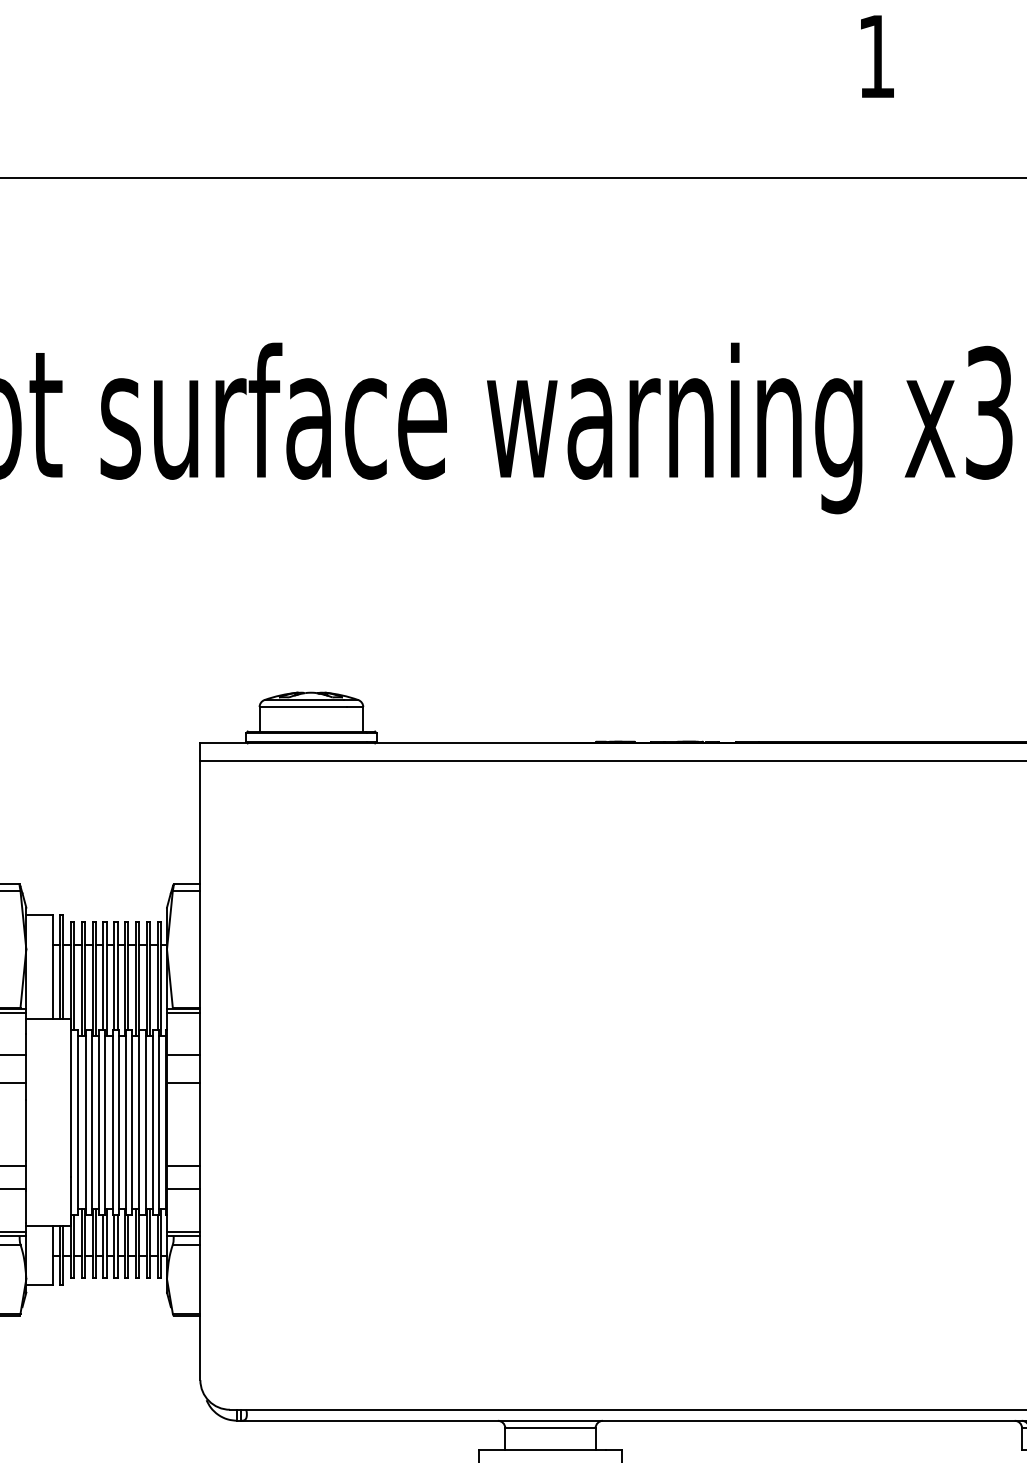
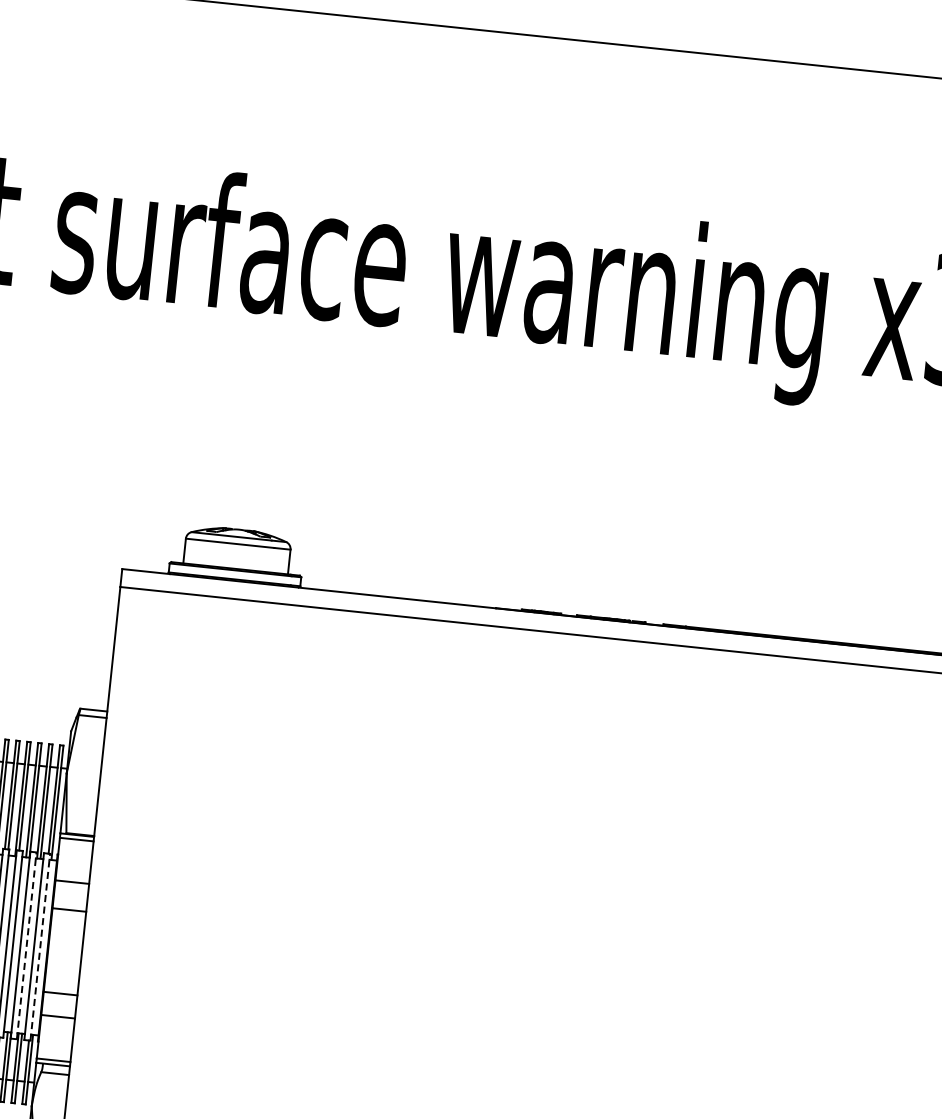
line: (145, 1122) -> (26, 945), solid -> dashed
line: (159, 1122) -> (40, 947), solid -> dashed

